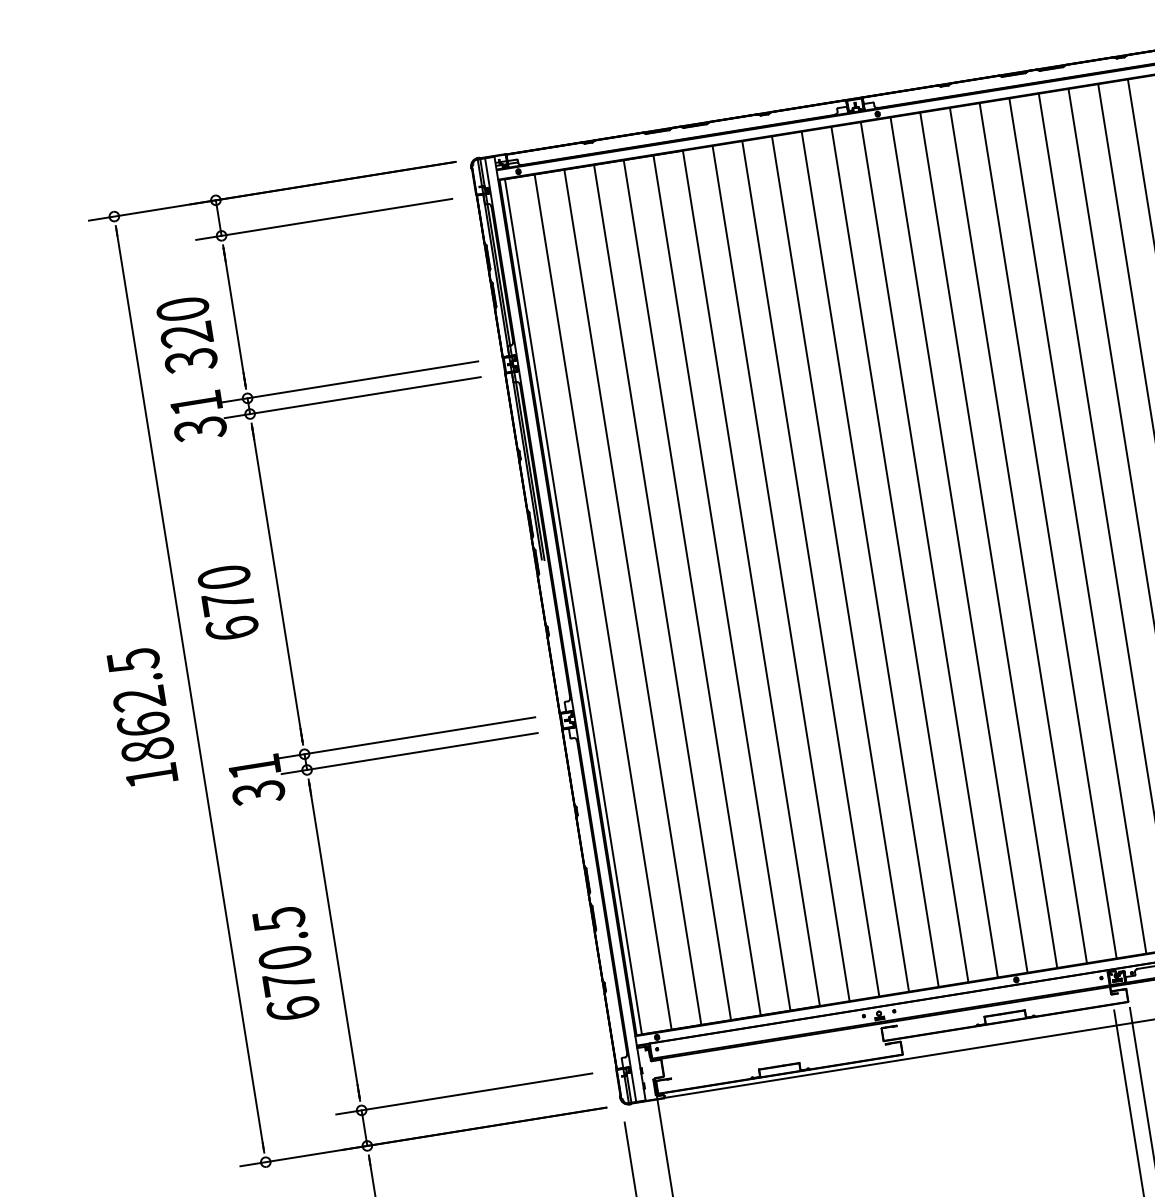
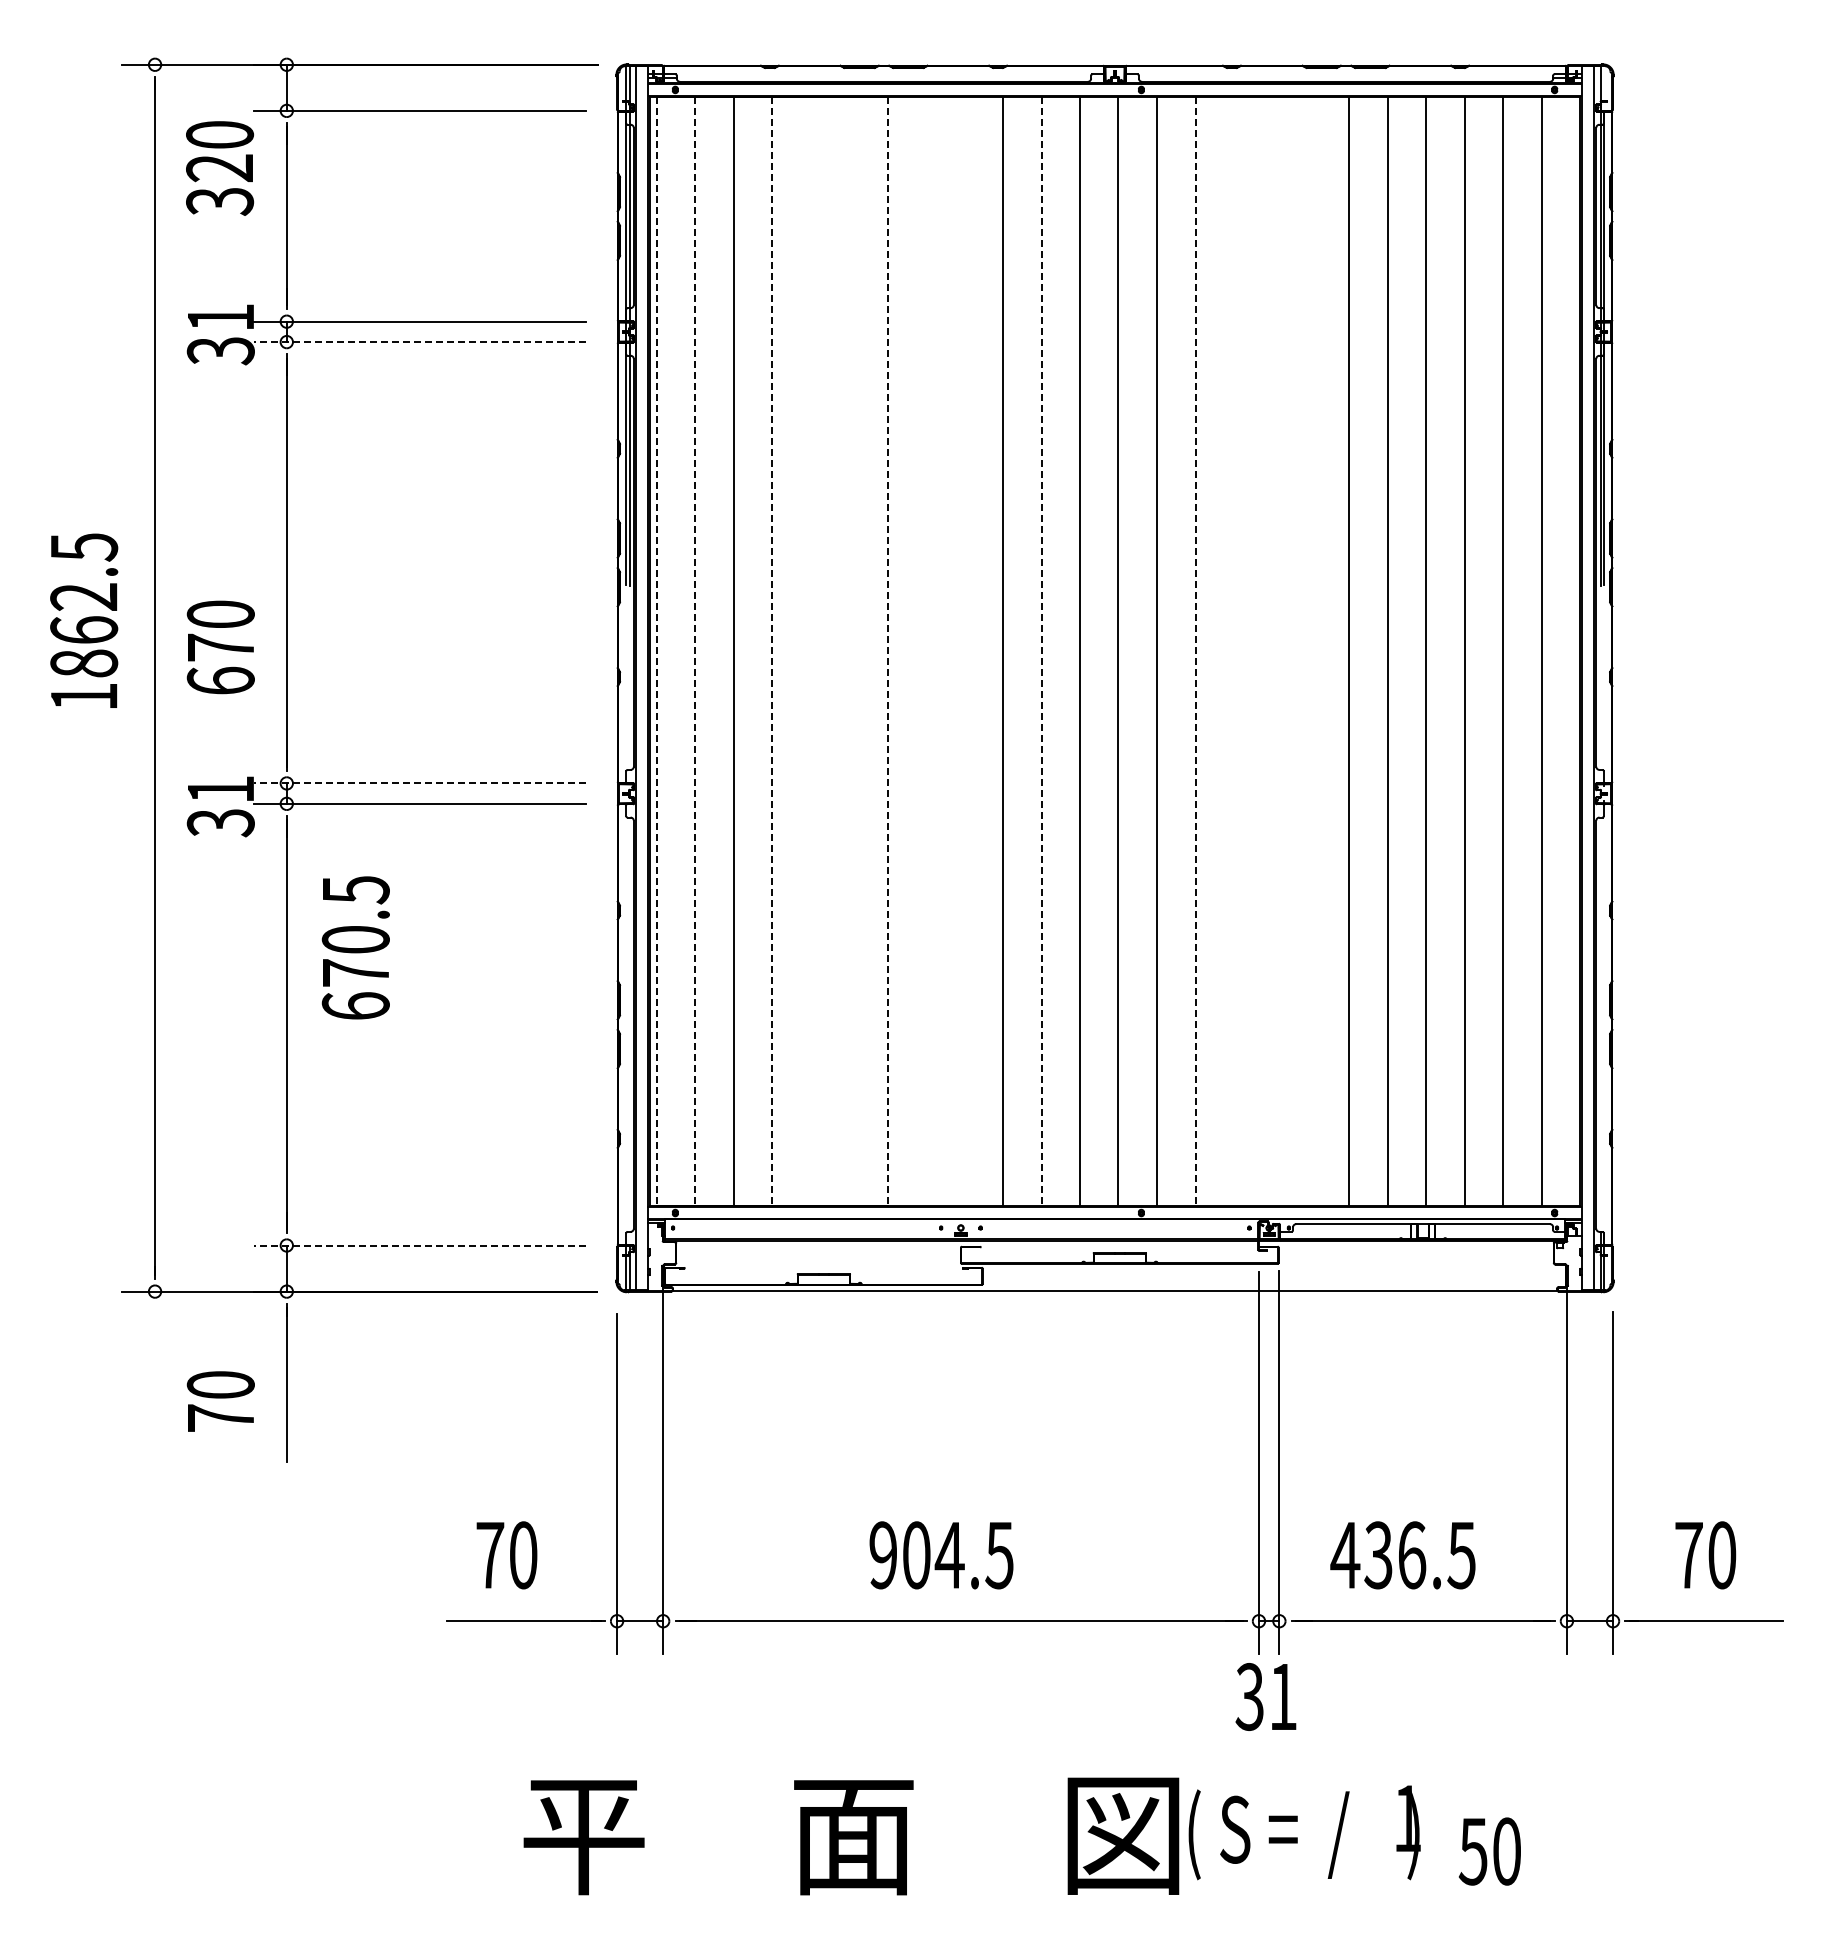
text: (187, 335) -> (220, 168), moved
line: (352, 397) -> (419, 342), solid -> dashed
line: (1078, 526) -> (1311, 651), removed
line: (1048, 530) -> (1272, 651), removed
line: (1018, 535) -> (1234, 651), removed
line: (988, 540) -> (1195, 651), solid -> dashed
line: (870, 559) -> (1041, 651), solid -> dashed
line: (810, 568) -> (964, 651), removed
line: (781, 573) -> (926, 651), removed
line: (751, 578) -> (887, 651), solid -> dashed
line: (722, 583) -> (849, 651), removed
line: (691, 587) -> (810, 651), removed
line: (662, 592) -> (772, 651), solid -> dashed
text: (227, 602) -> (220, 647), moved
line: (603, 602) -> (695, 651), solid -> dashed
line: (573, 606) -> (656, 651), solid -> dashed
text: (142, 716) -> (84, 620), moved
line: (406, 737) -> (419, 783), solid -> dashed
text: (285, 963) -> (355, 947), moved
line: (463, 1093) -> (419, 1245), solid -> dashed

